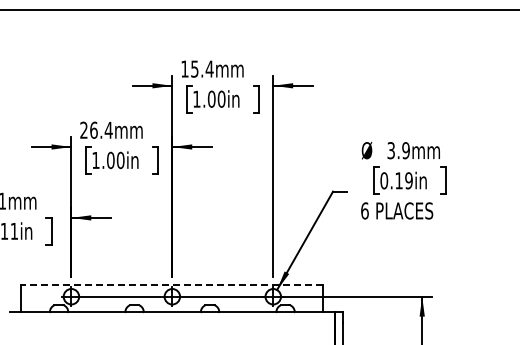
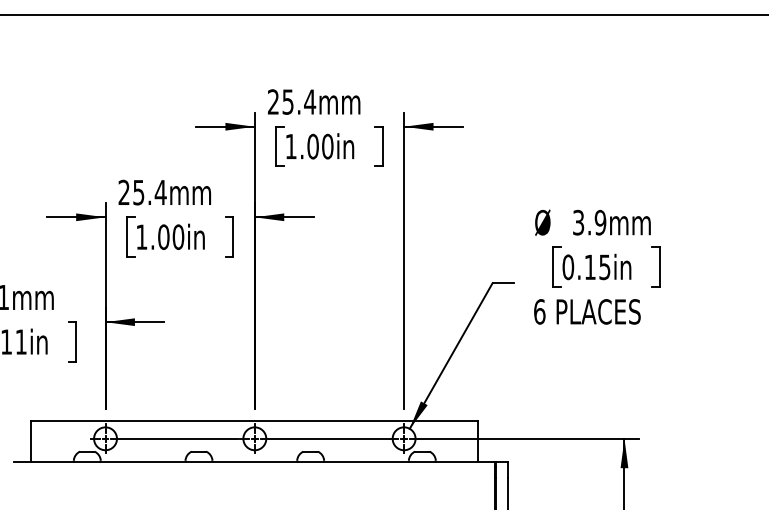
text: (184, 68) -> (272, 101), 15.4mm -> 25.4mm
text: (93, 129) -> (138, 191), 26.4mm -> 25.4mm
text: (408, 180) -> (604, 266), 0.19in -> 0.15in
line: (172, 284) -> (255, 420), dashed -> solid

